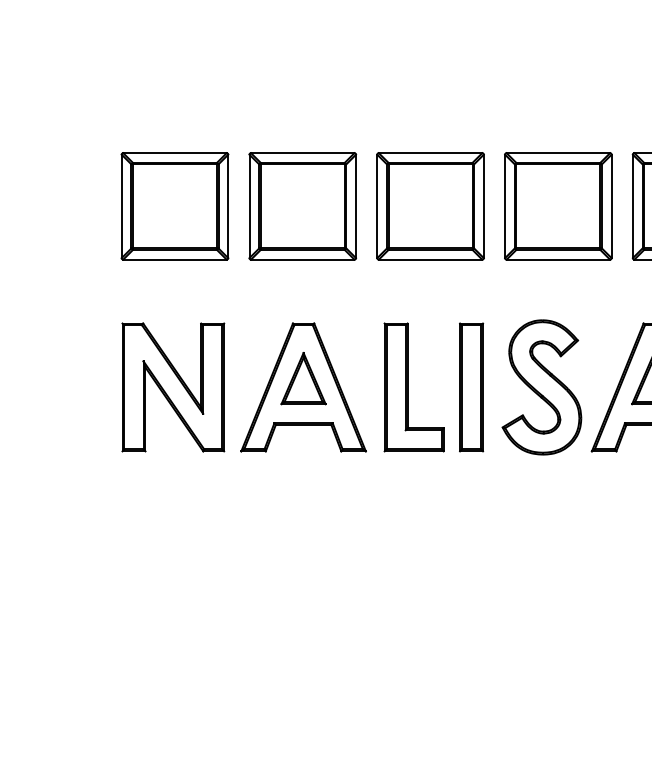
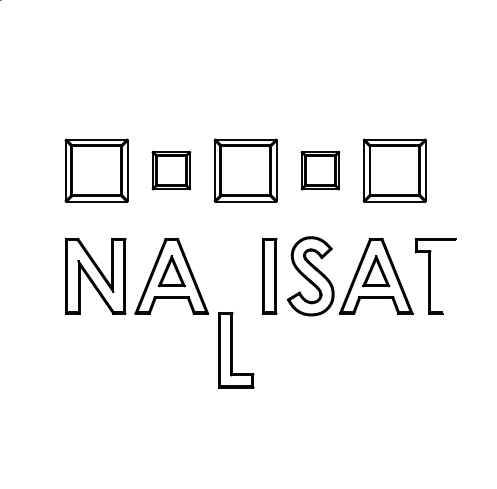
part: (303, 205) -> (171, 170), size x0.6
part: (558, 205) -> (320, 170), size x0.6
part: (414, 387) -> (236, 350), moved

